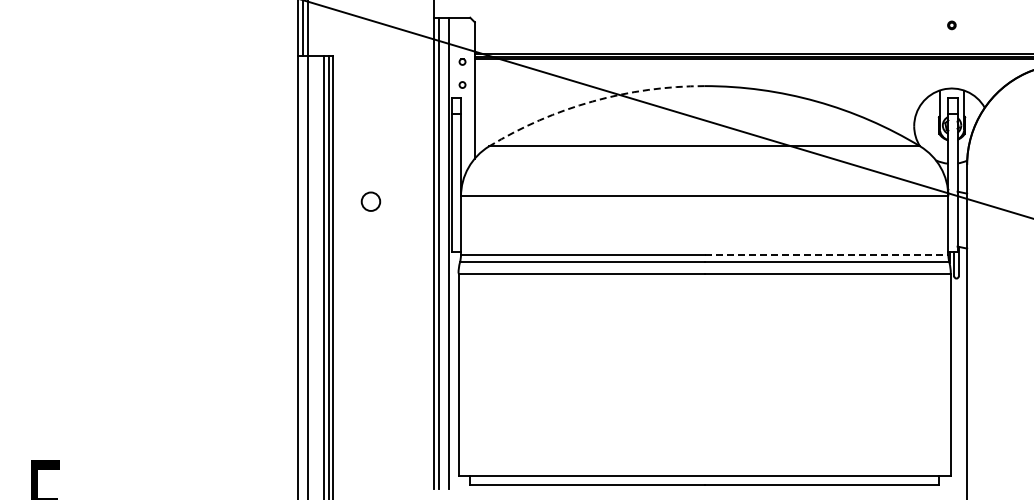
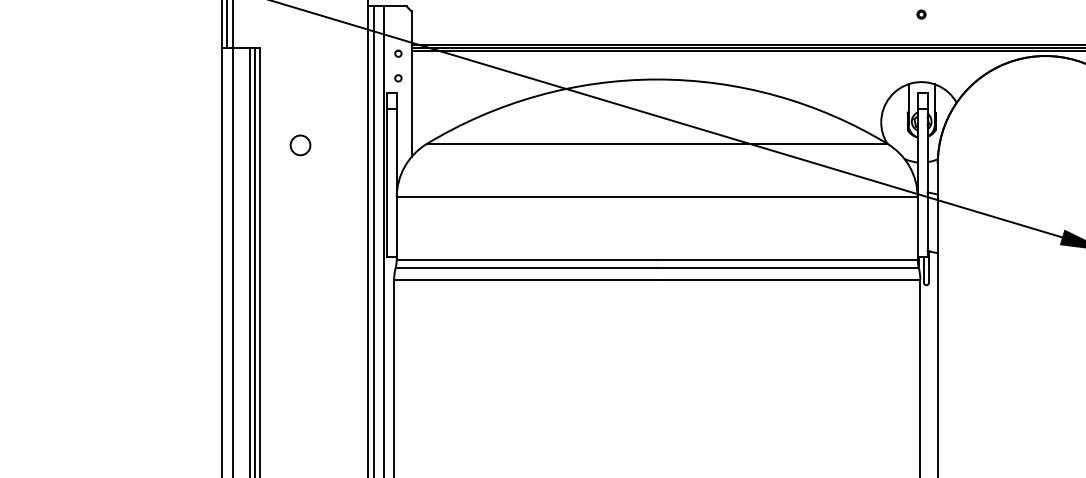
arc: (592, 101) -> (537, 95), dashed -> solid
circle: (370, 201) -> (300, 145), moved
line: (826, 254) -> (787, 259), dashed -> solid

